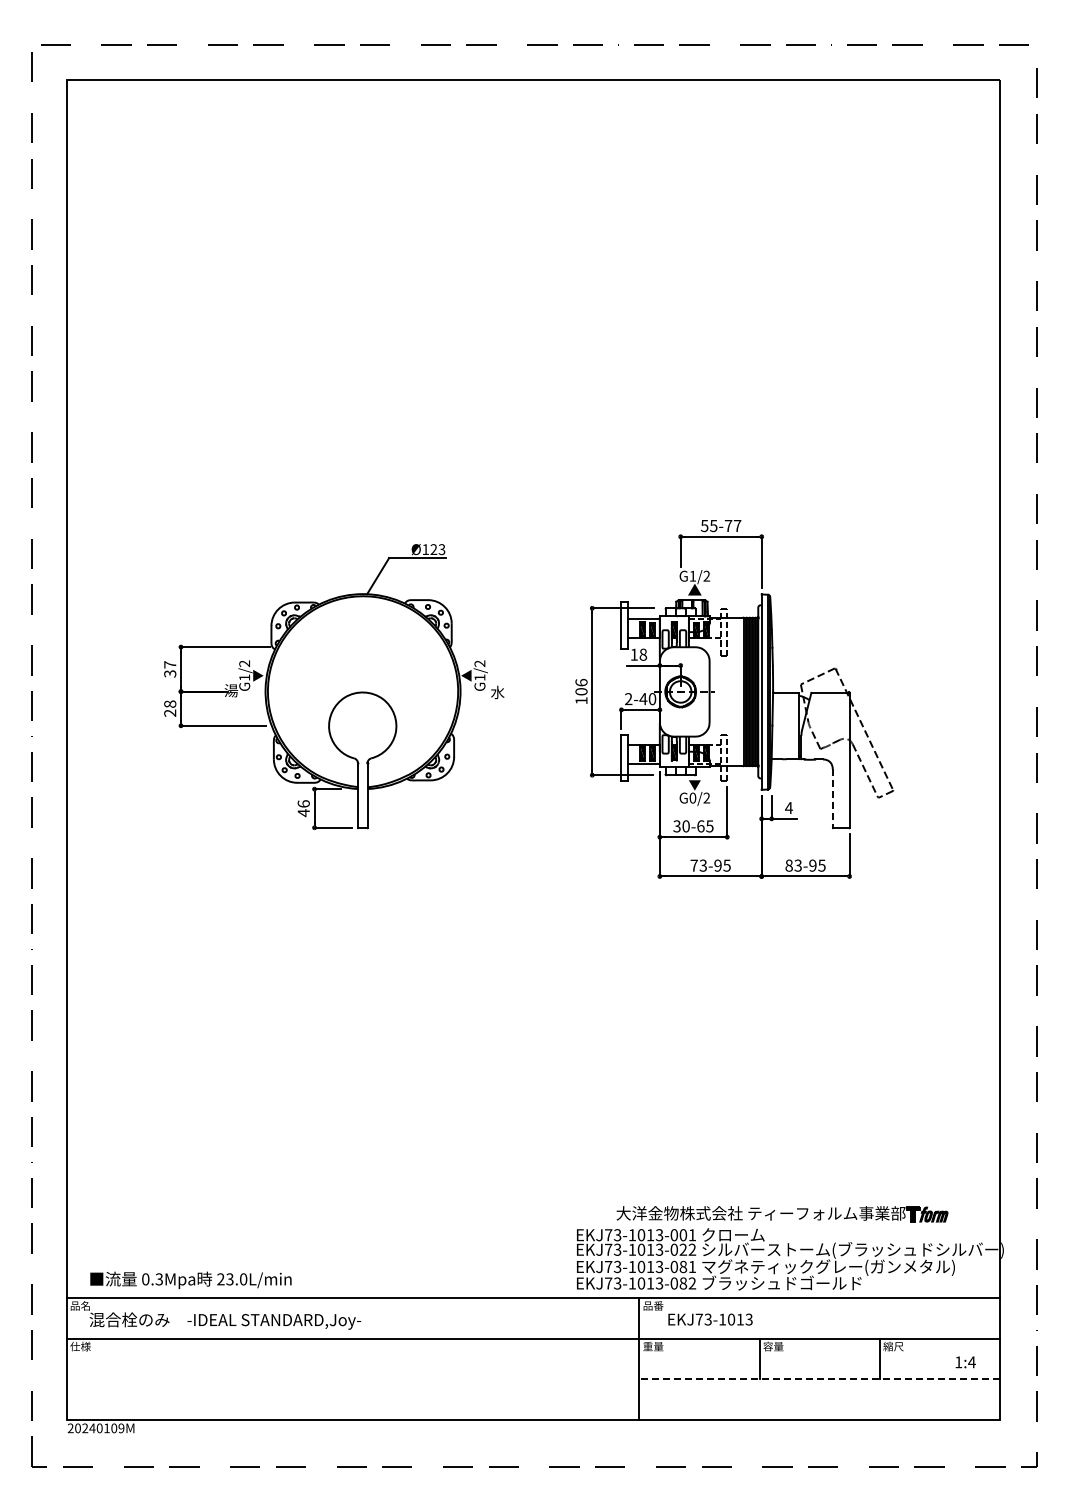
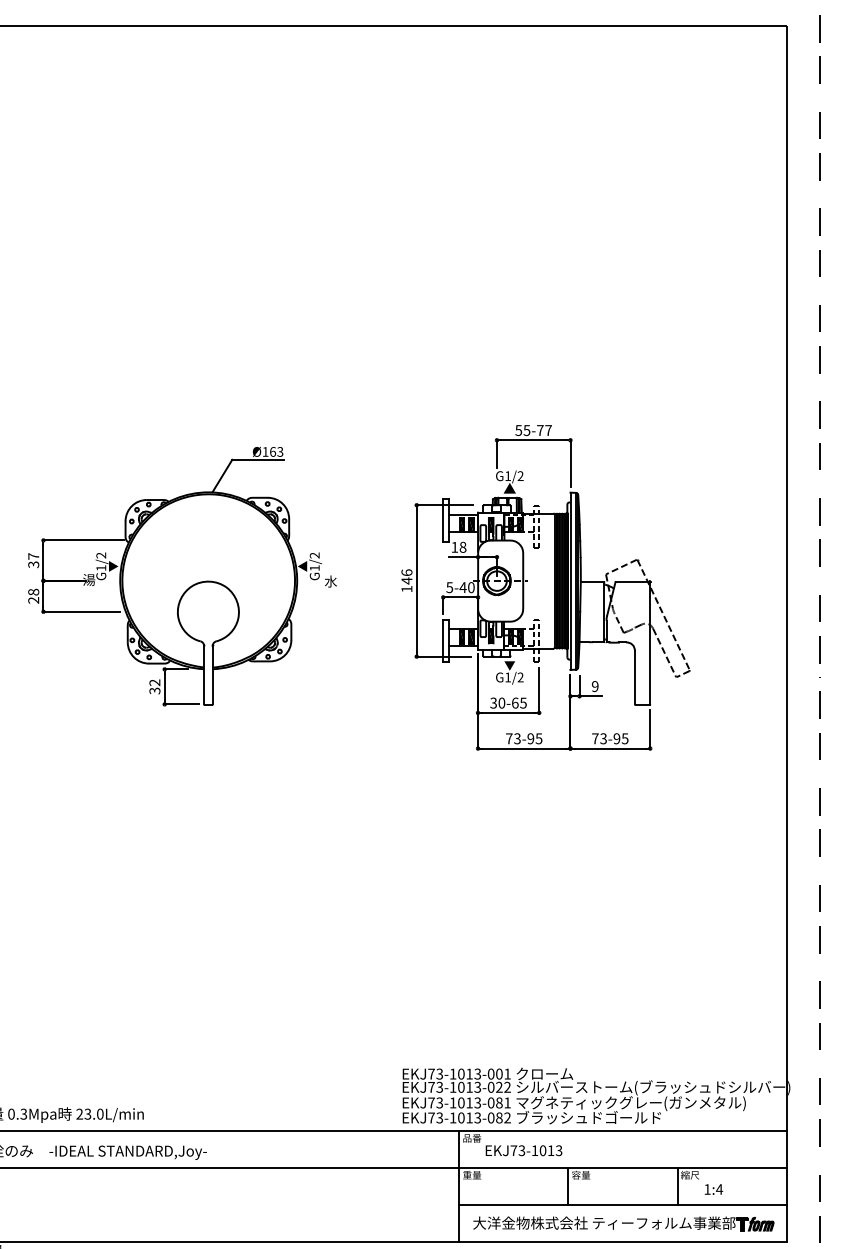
text: (433, 549) -> (272, 451), Ø123 -> Ø163
text: (581, 691) -> (406, 580), 106 -> 146
text: (628, 699) -> (449, 587), 2-40 -> 5-40
text: (692, 797) -> (507, 676), G0/2 -> G1/2
line: (832, 798) -> (634, 677), dashed -> solid
text: (303, 808) -> (154, 686), 46 -> 32
text: (788, 808) -> (594, 686), 4 -> 9
text: (788, 865) -> (594, 738), 83-95 -> 73-95
part: (782, 1214) -> (623, 1224), moved
text: (965, 1362) -> (713, 1189), moved
line: (819, 1379) -> (622, 1205), dashed -> solid

